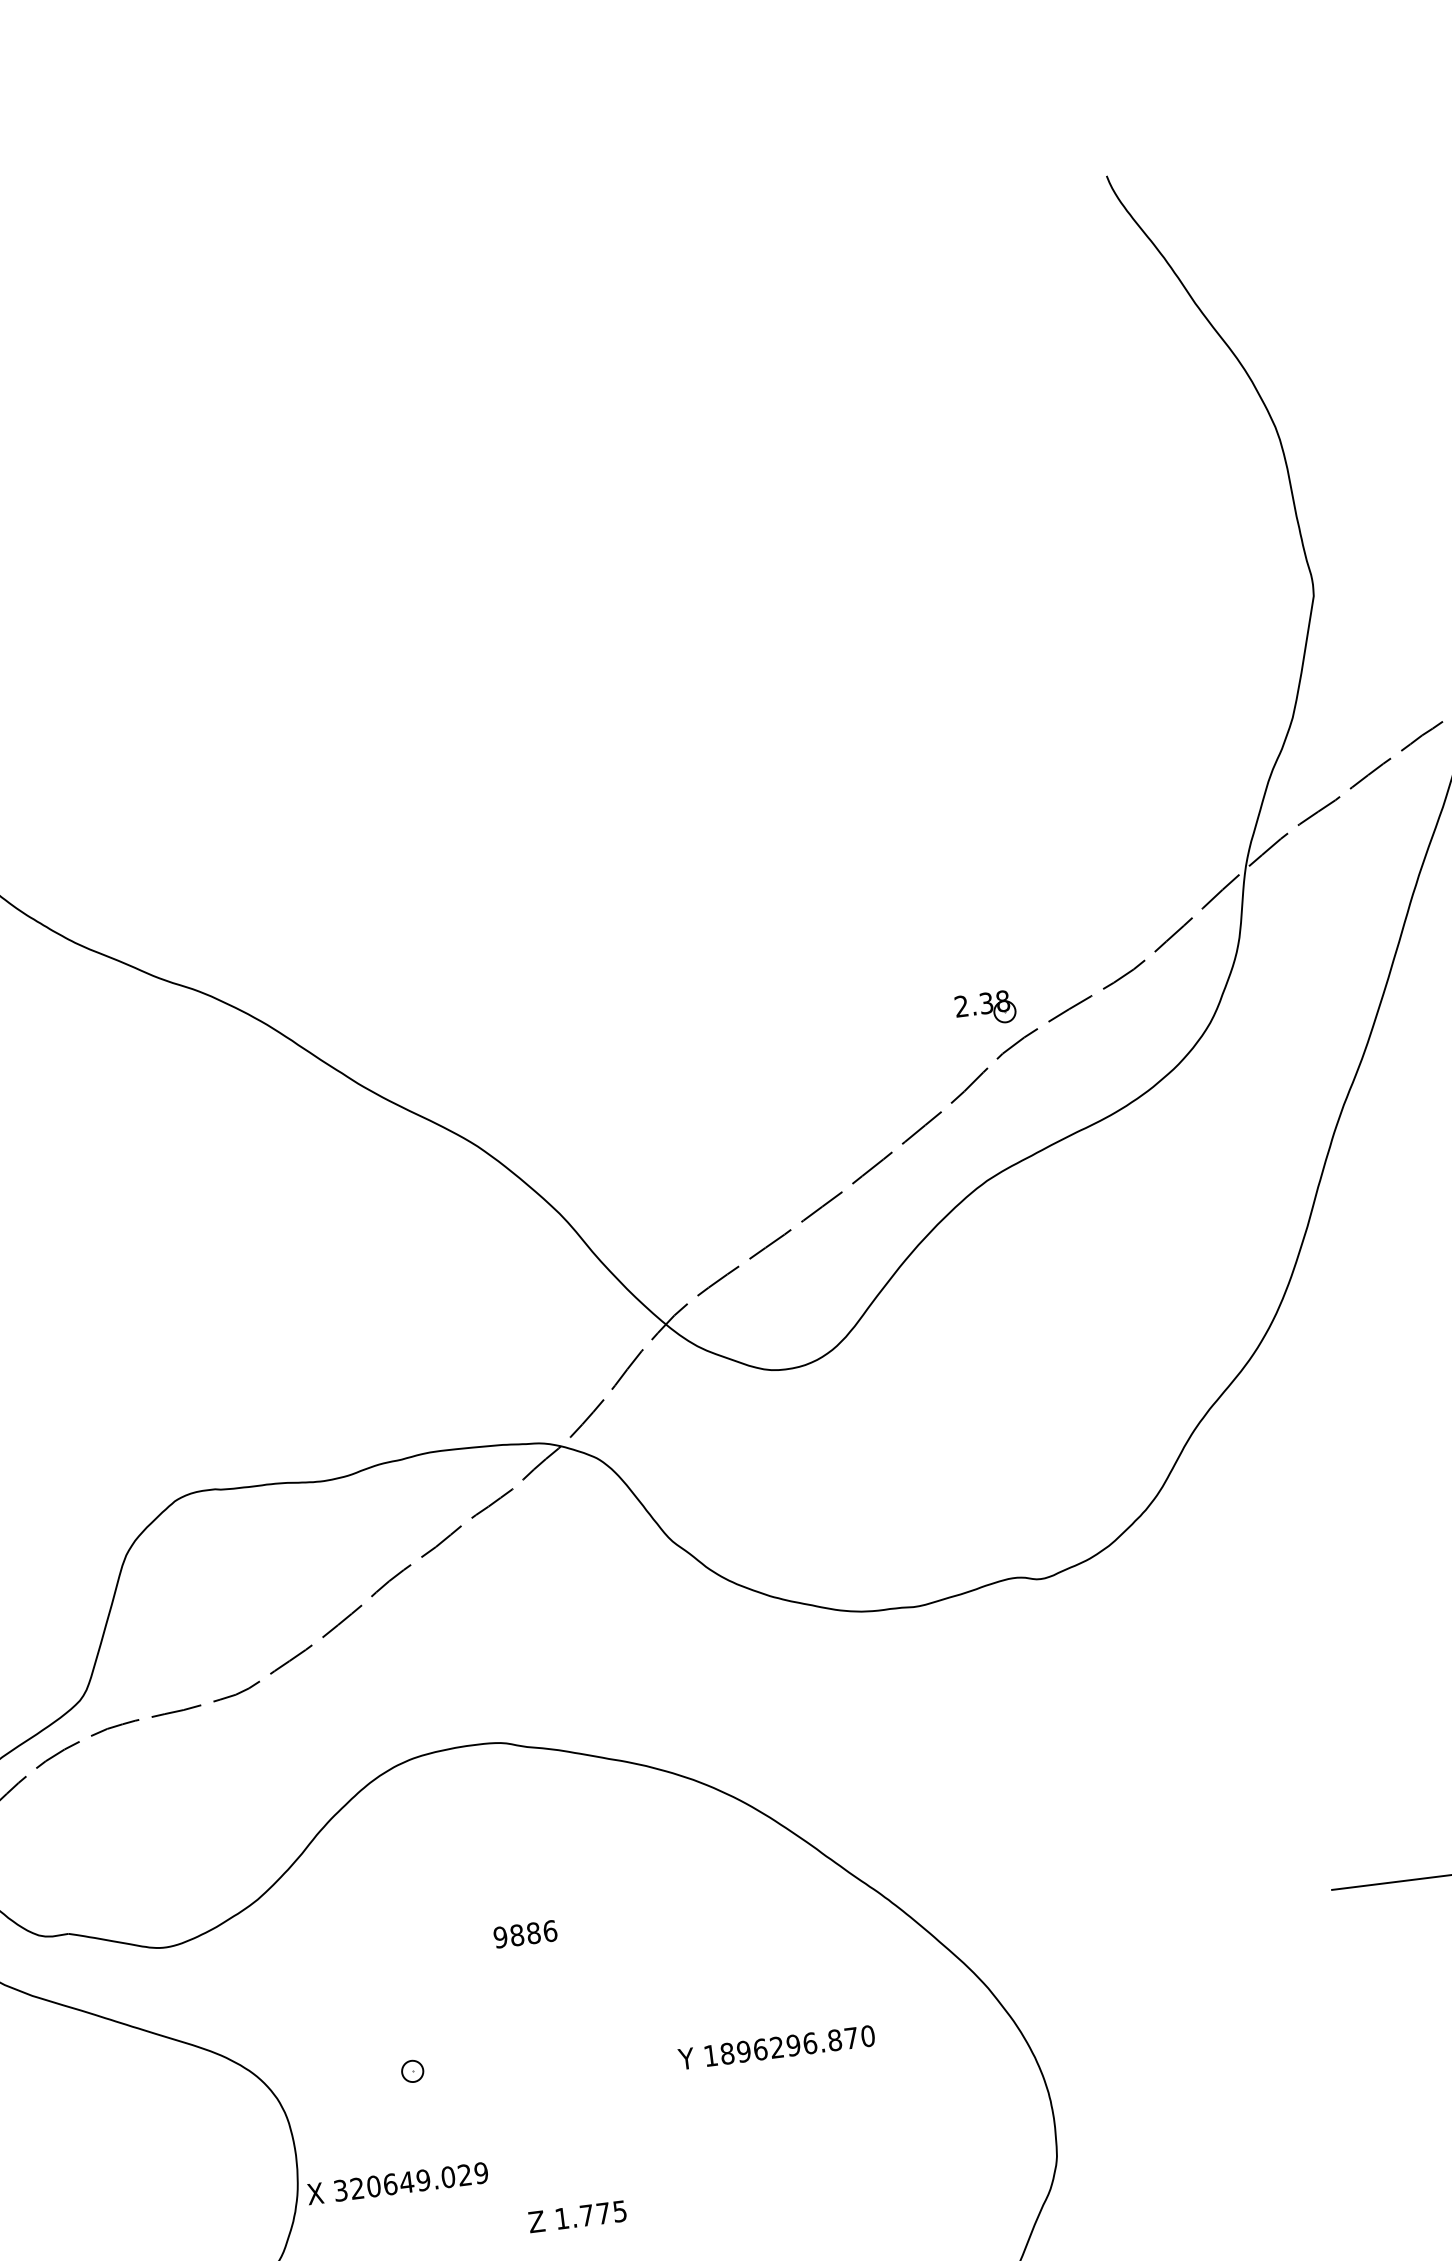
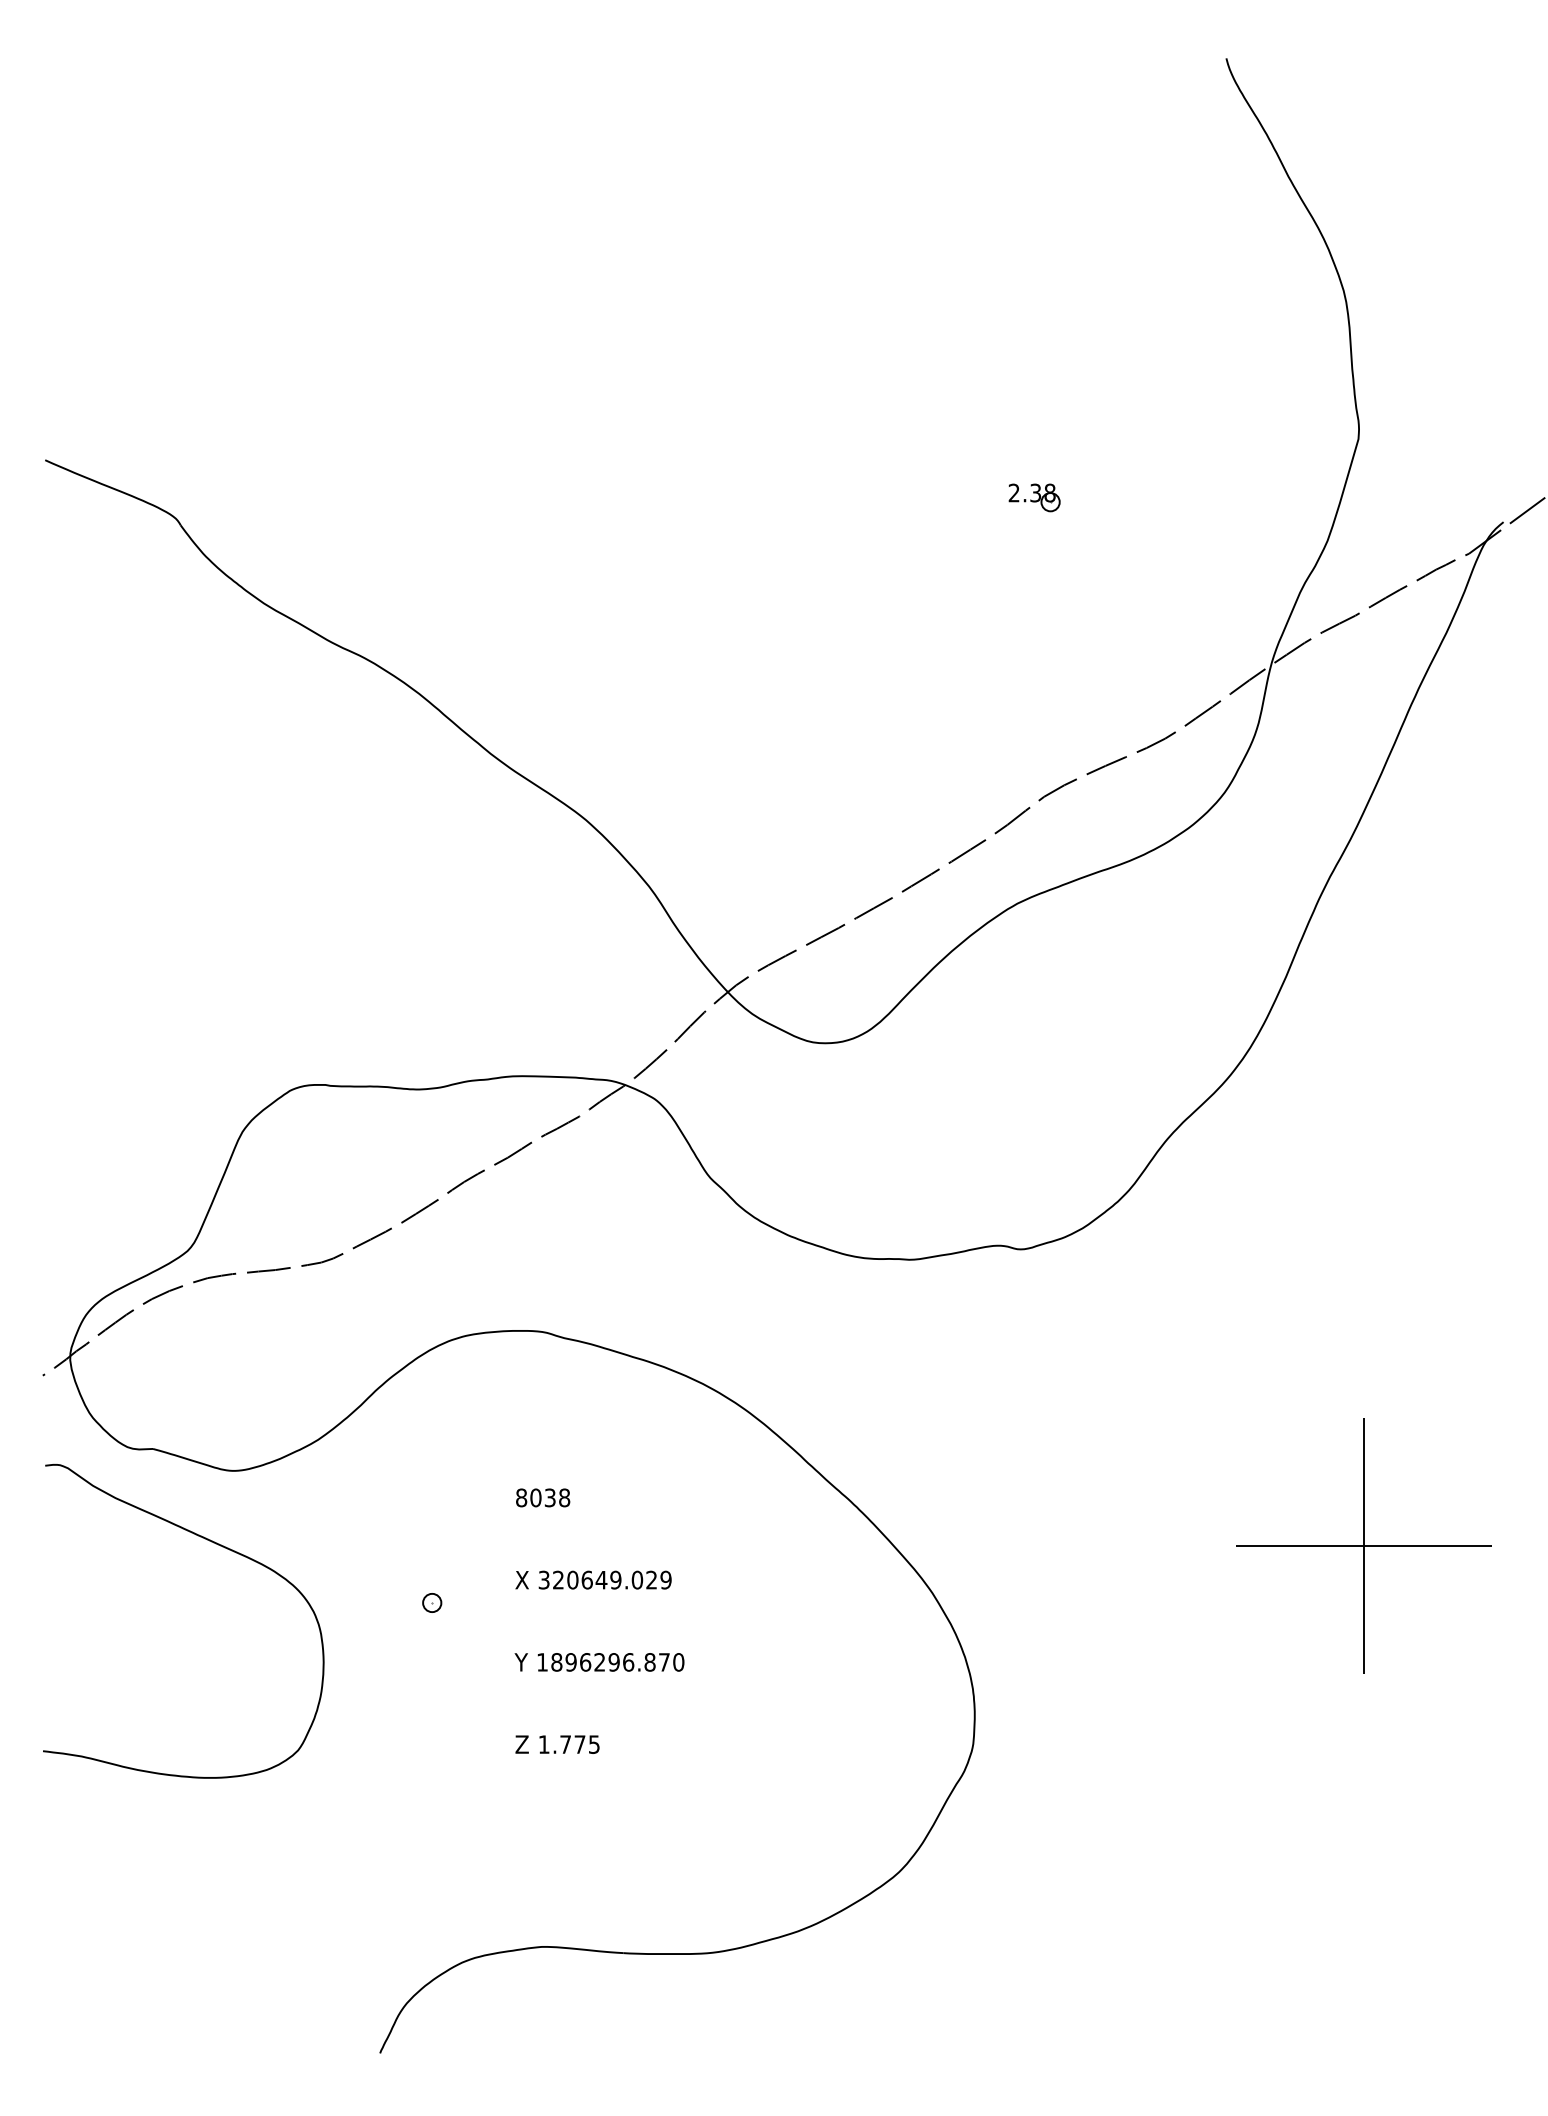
part: (985, 1008) -> (1034, 497), moved
text: (525, 1933) -> (543, 1497), 9886 -> 8038
text: (776, 2047) -> (599, 1662), moved
text: (397, 2182) -> (593, 1579), moved

